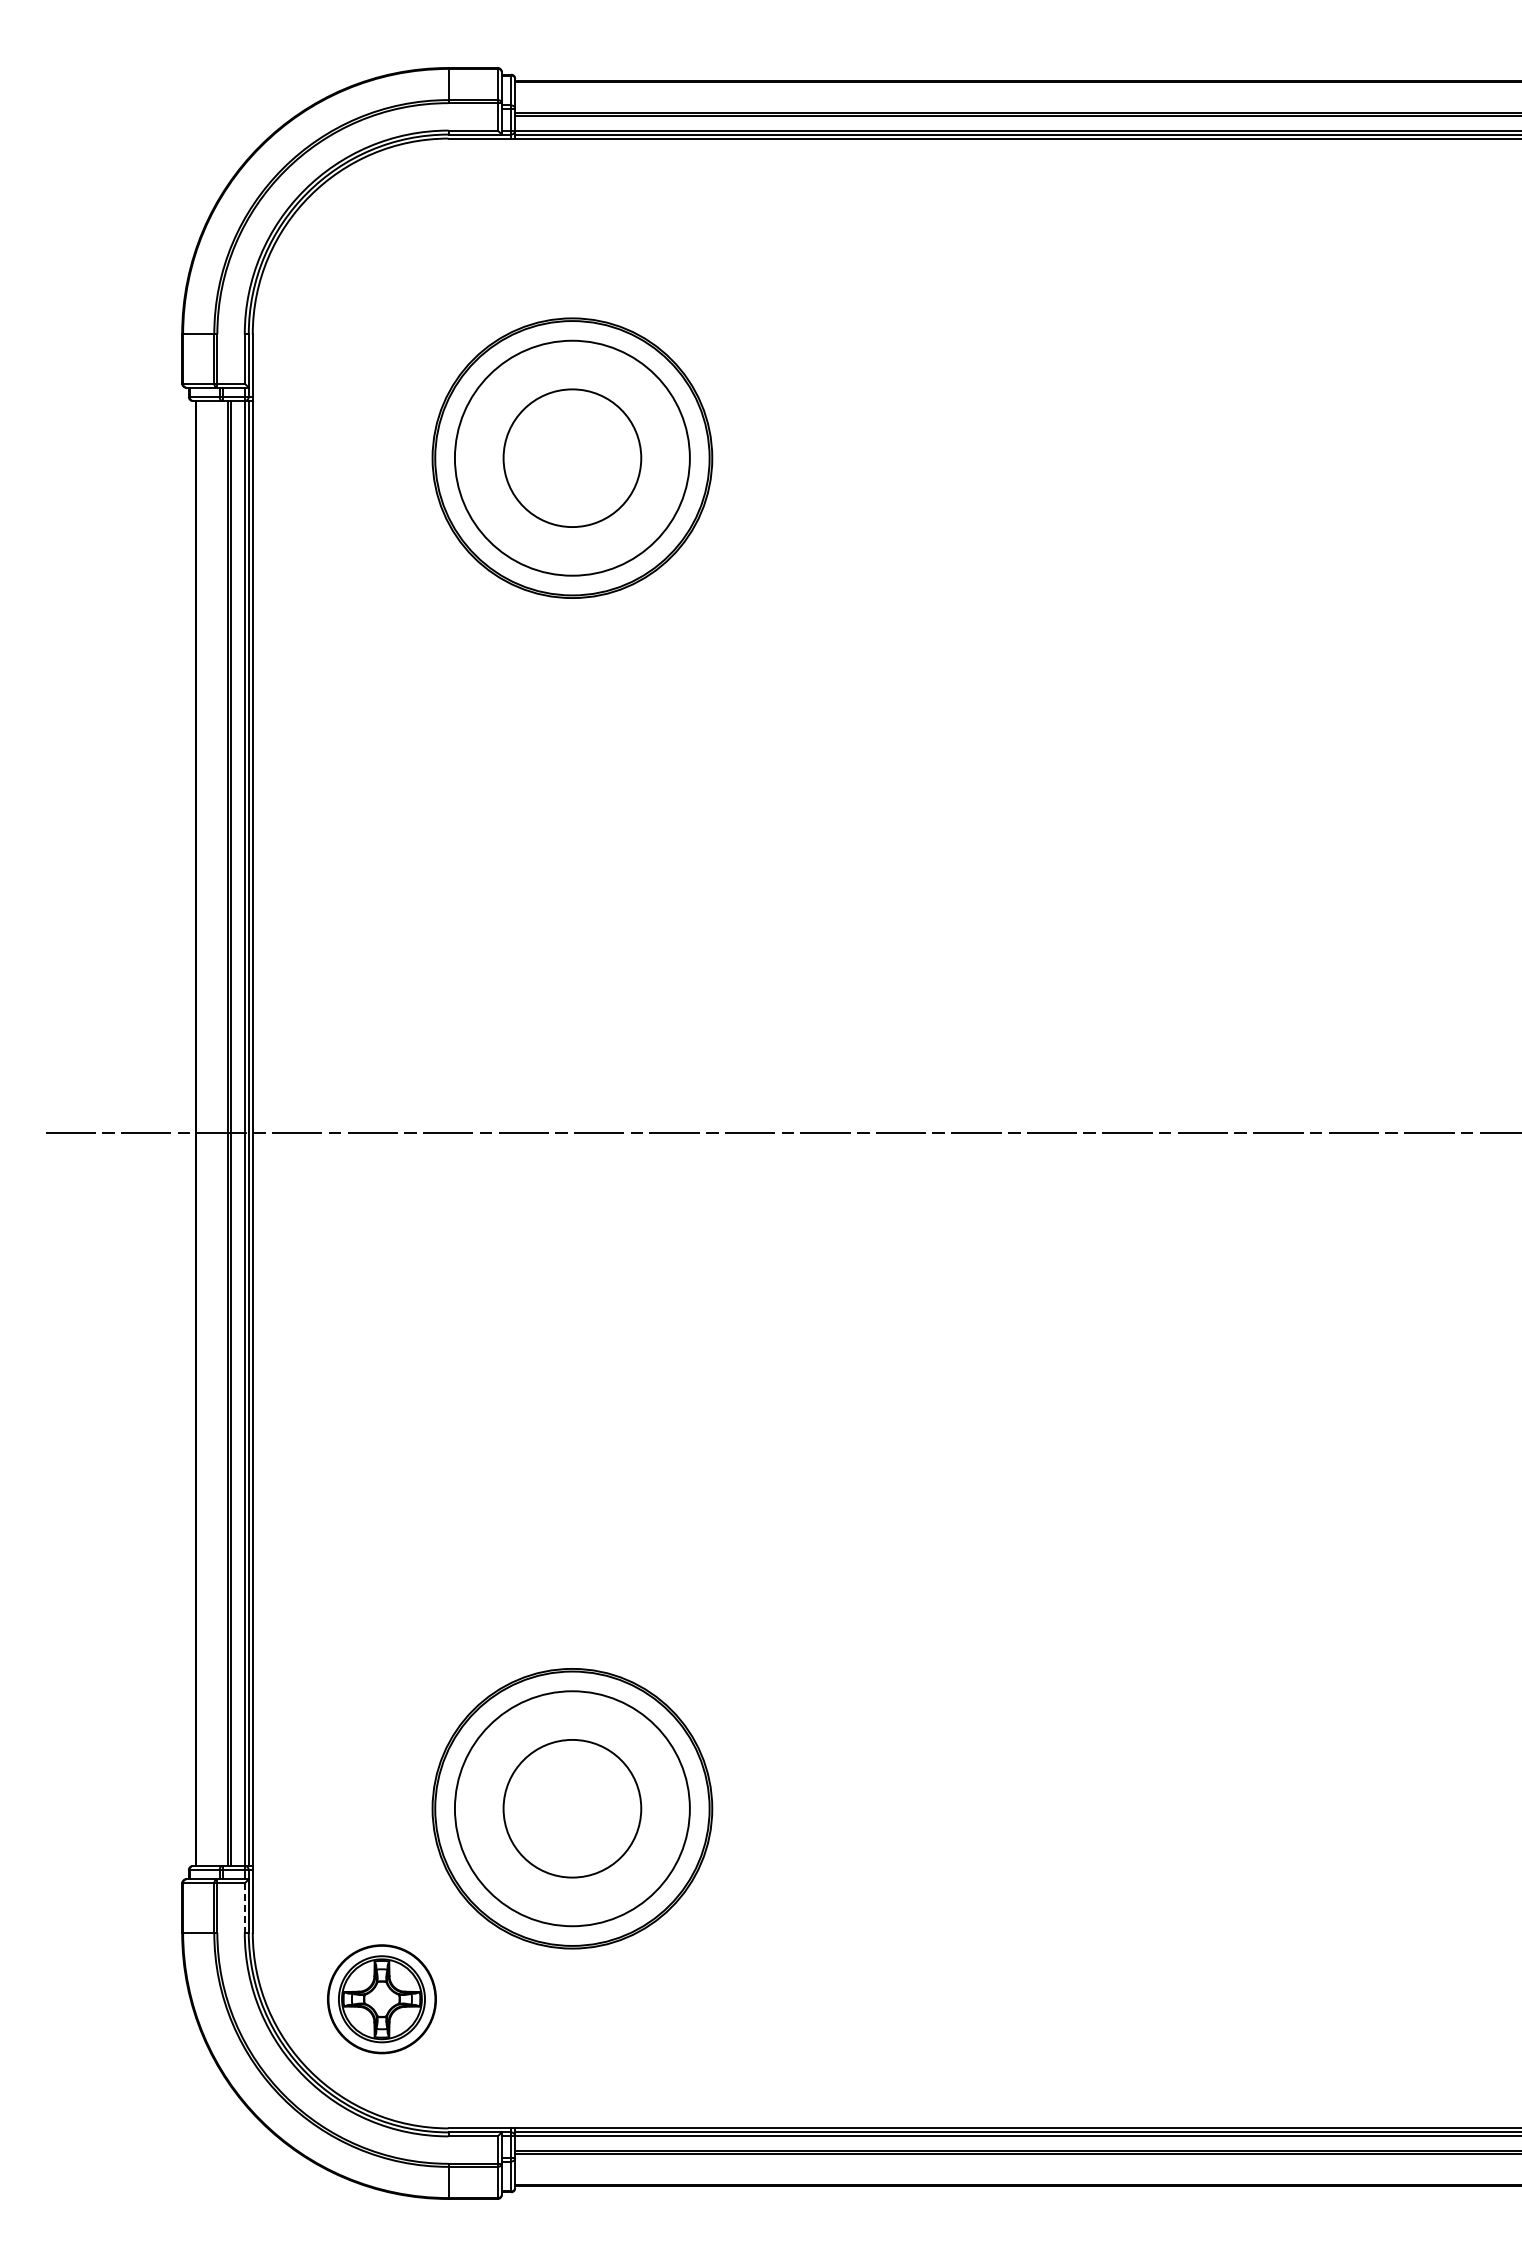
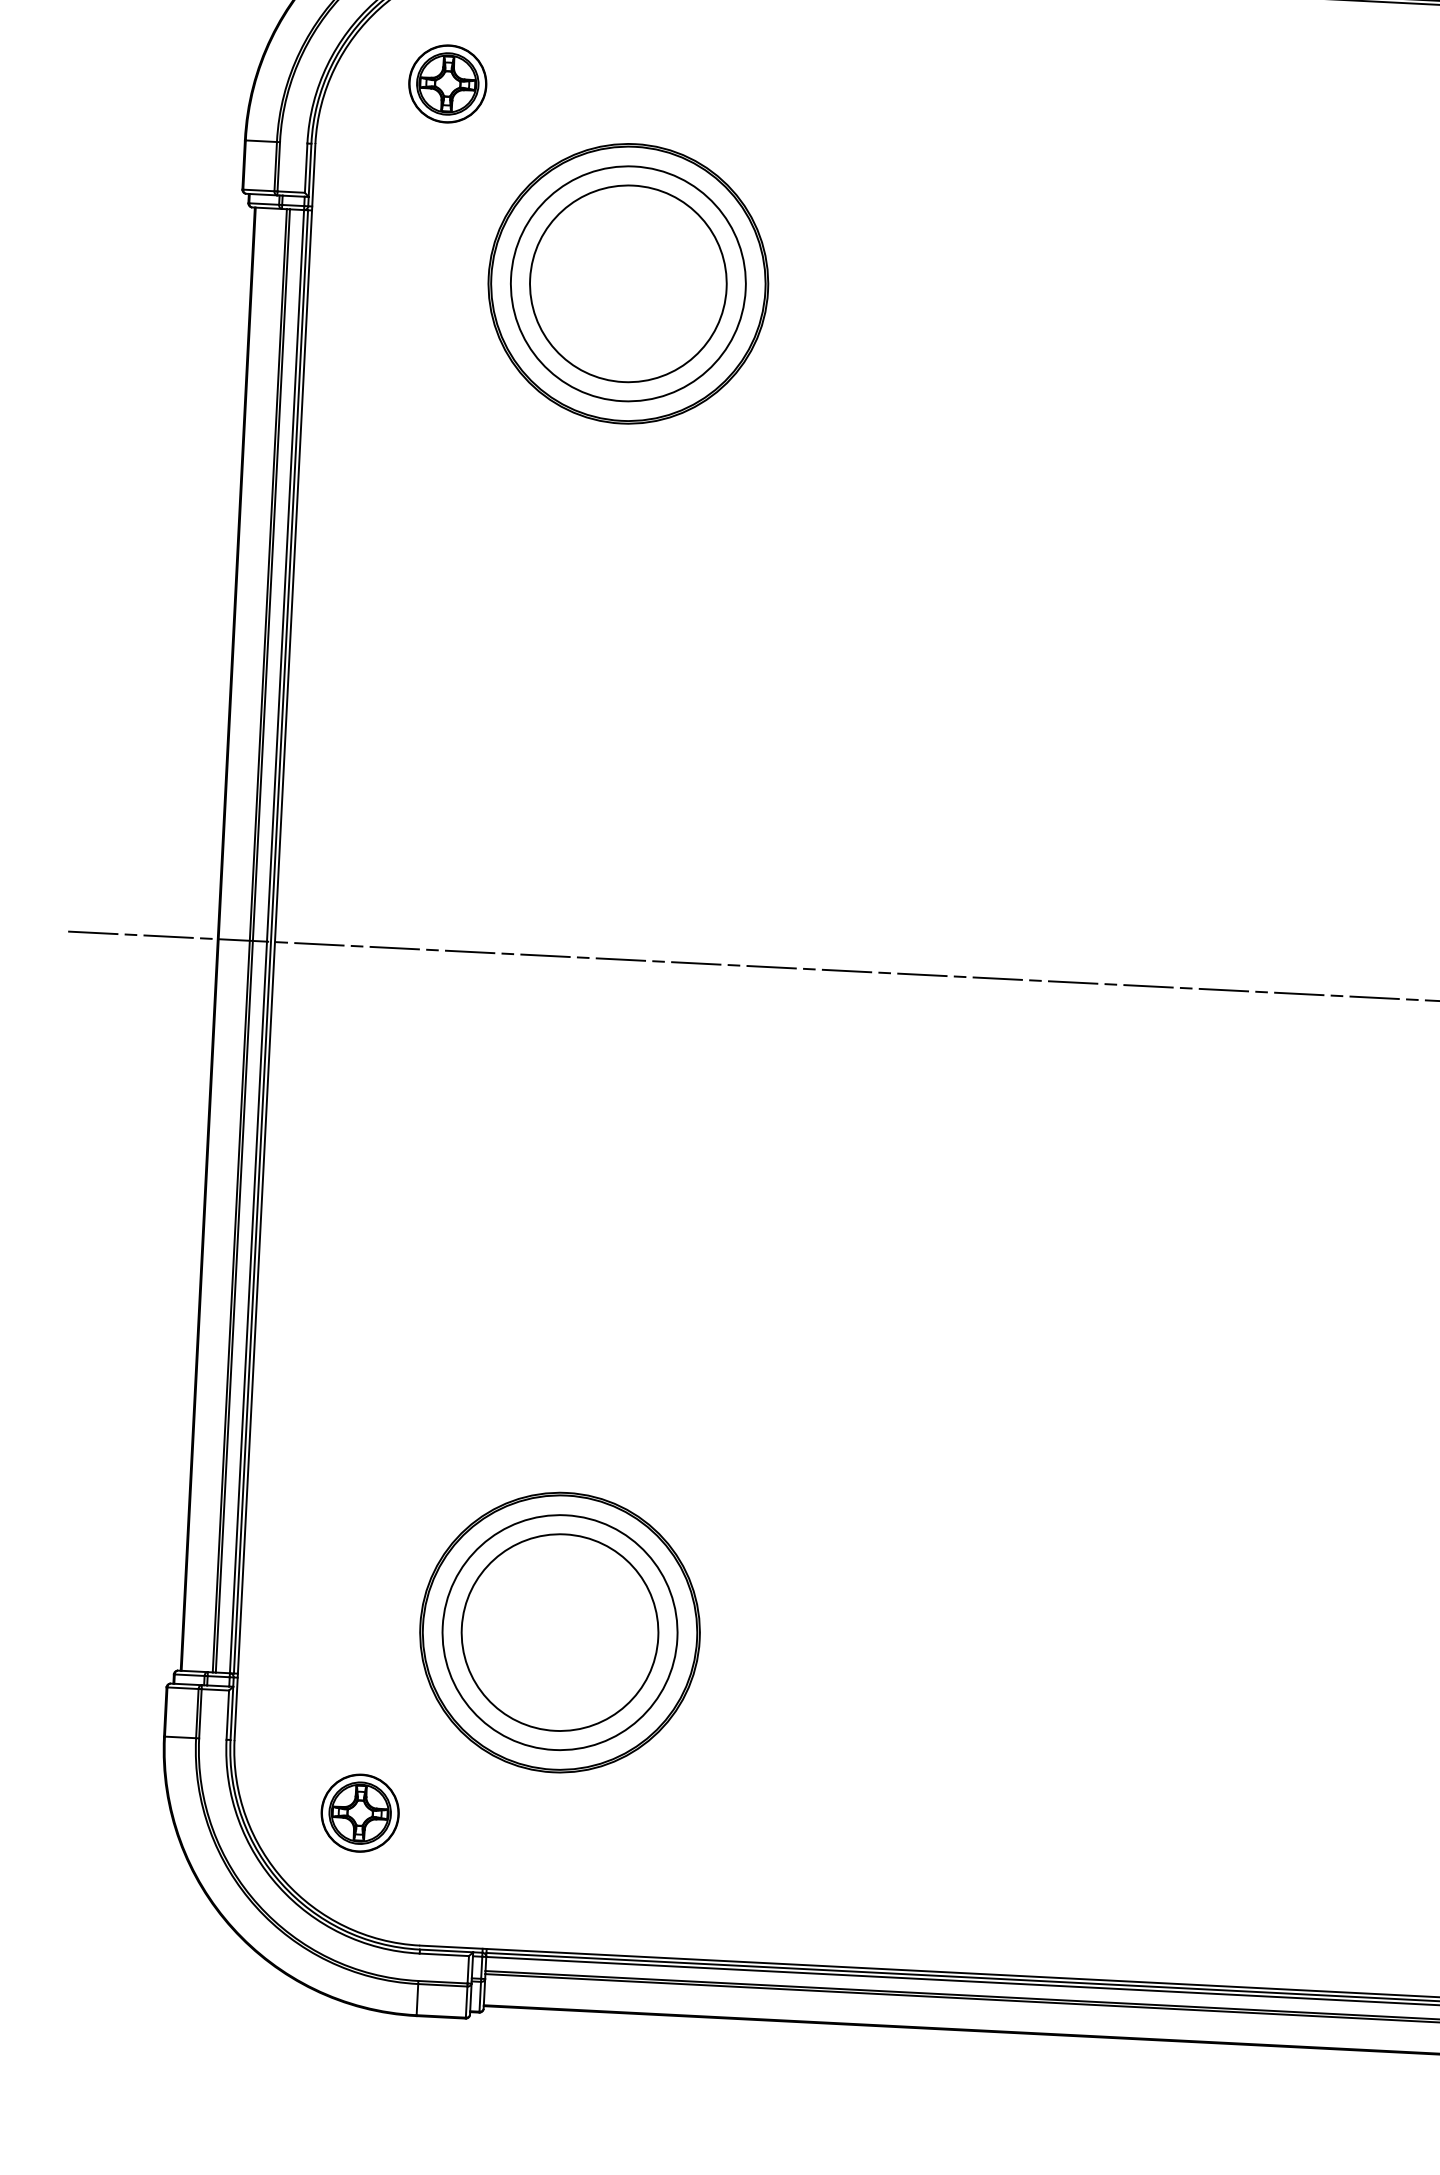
part: (381, 267) -> (447, 83), added
circle: (572, 457) -> (628, 283), size x1.43
circle: (572, 1808) -> (560, 1632), size x1.43
line: (244, 1907) -> (227, 1714), dashed -> solid
part: (381, 1998) -> (359, 1812), size x0.71

